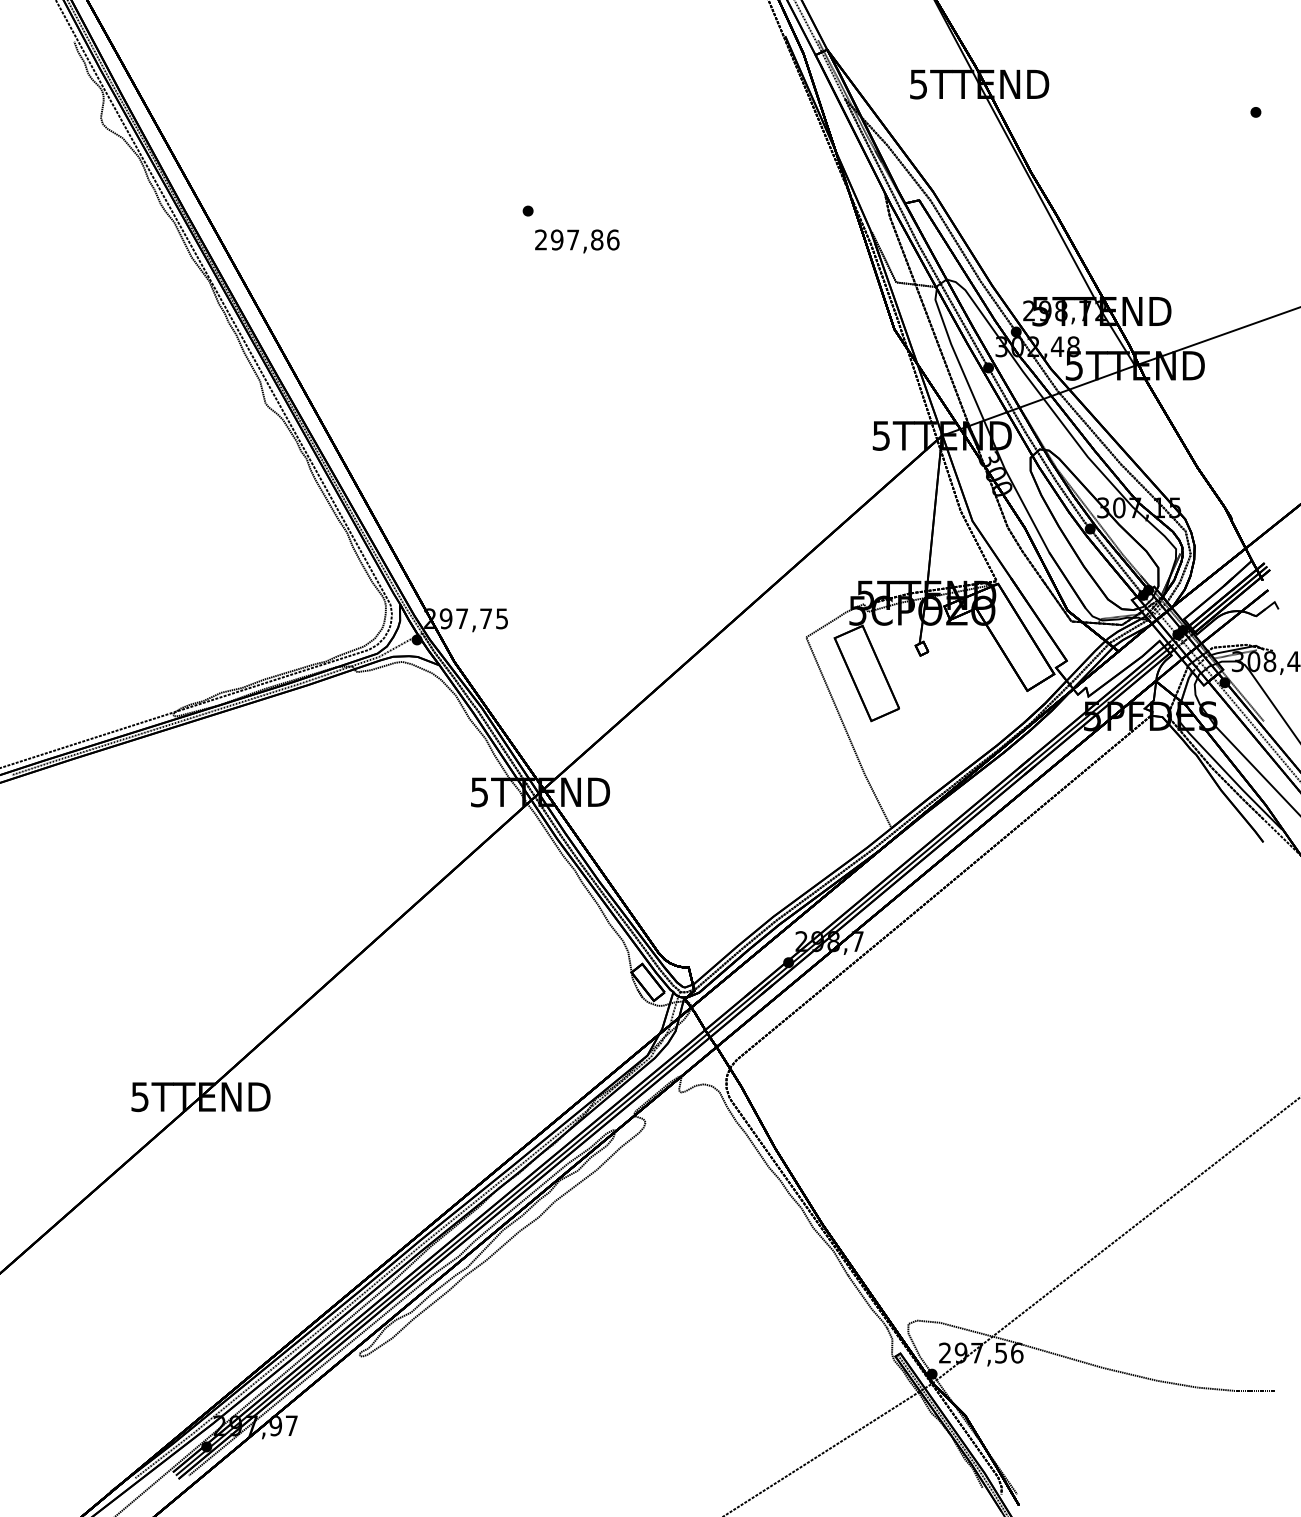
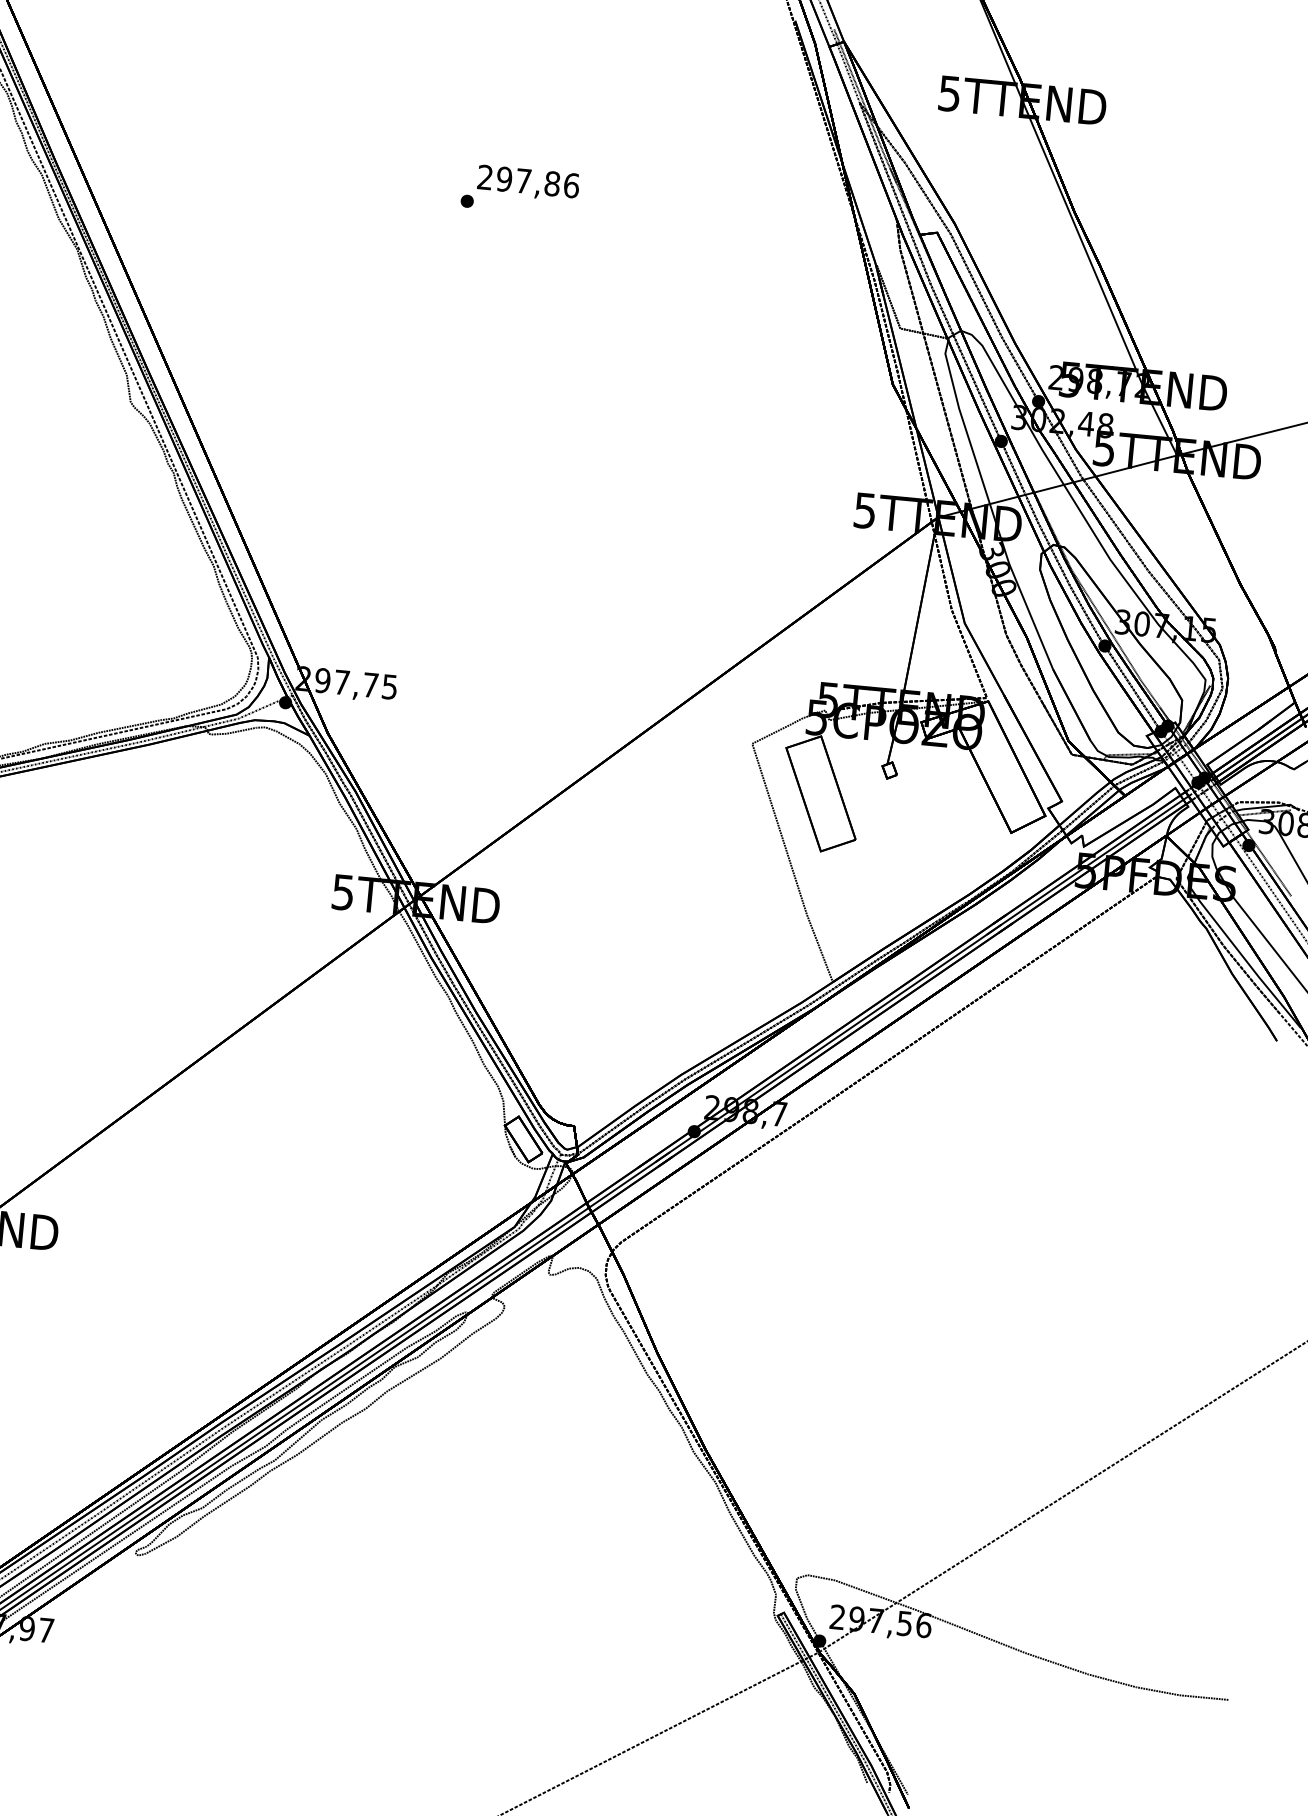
text: (577, 241) -> (528, 183), moved

